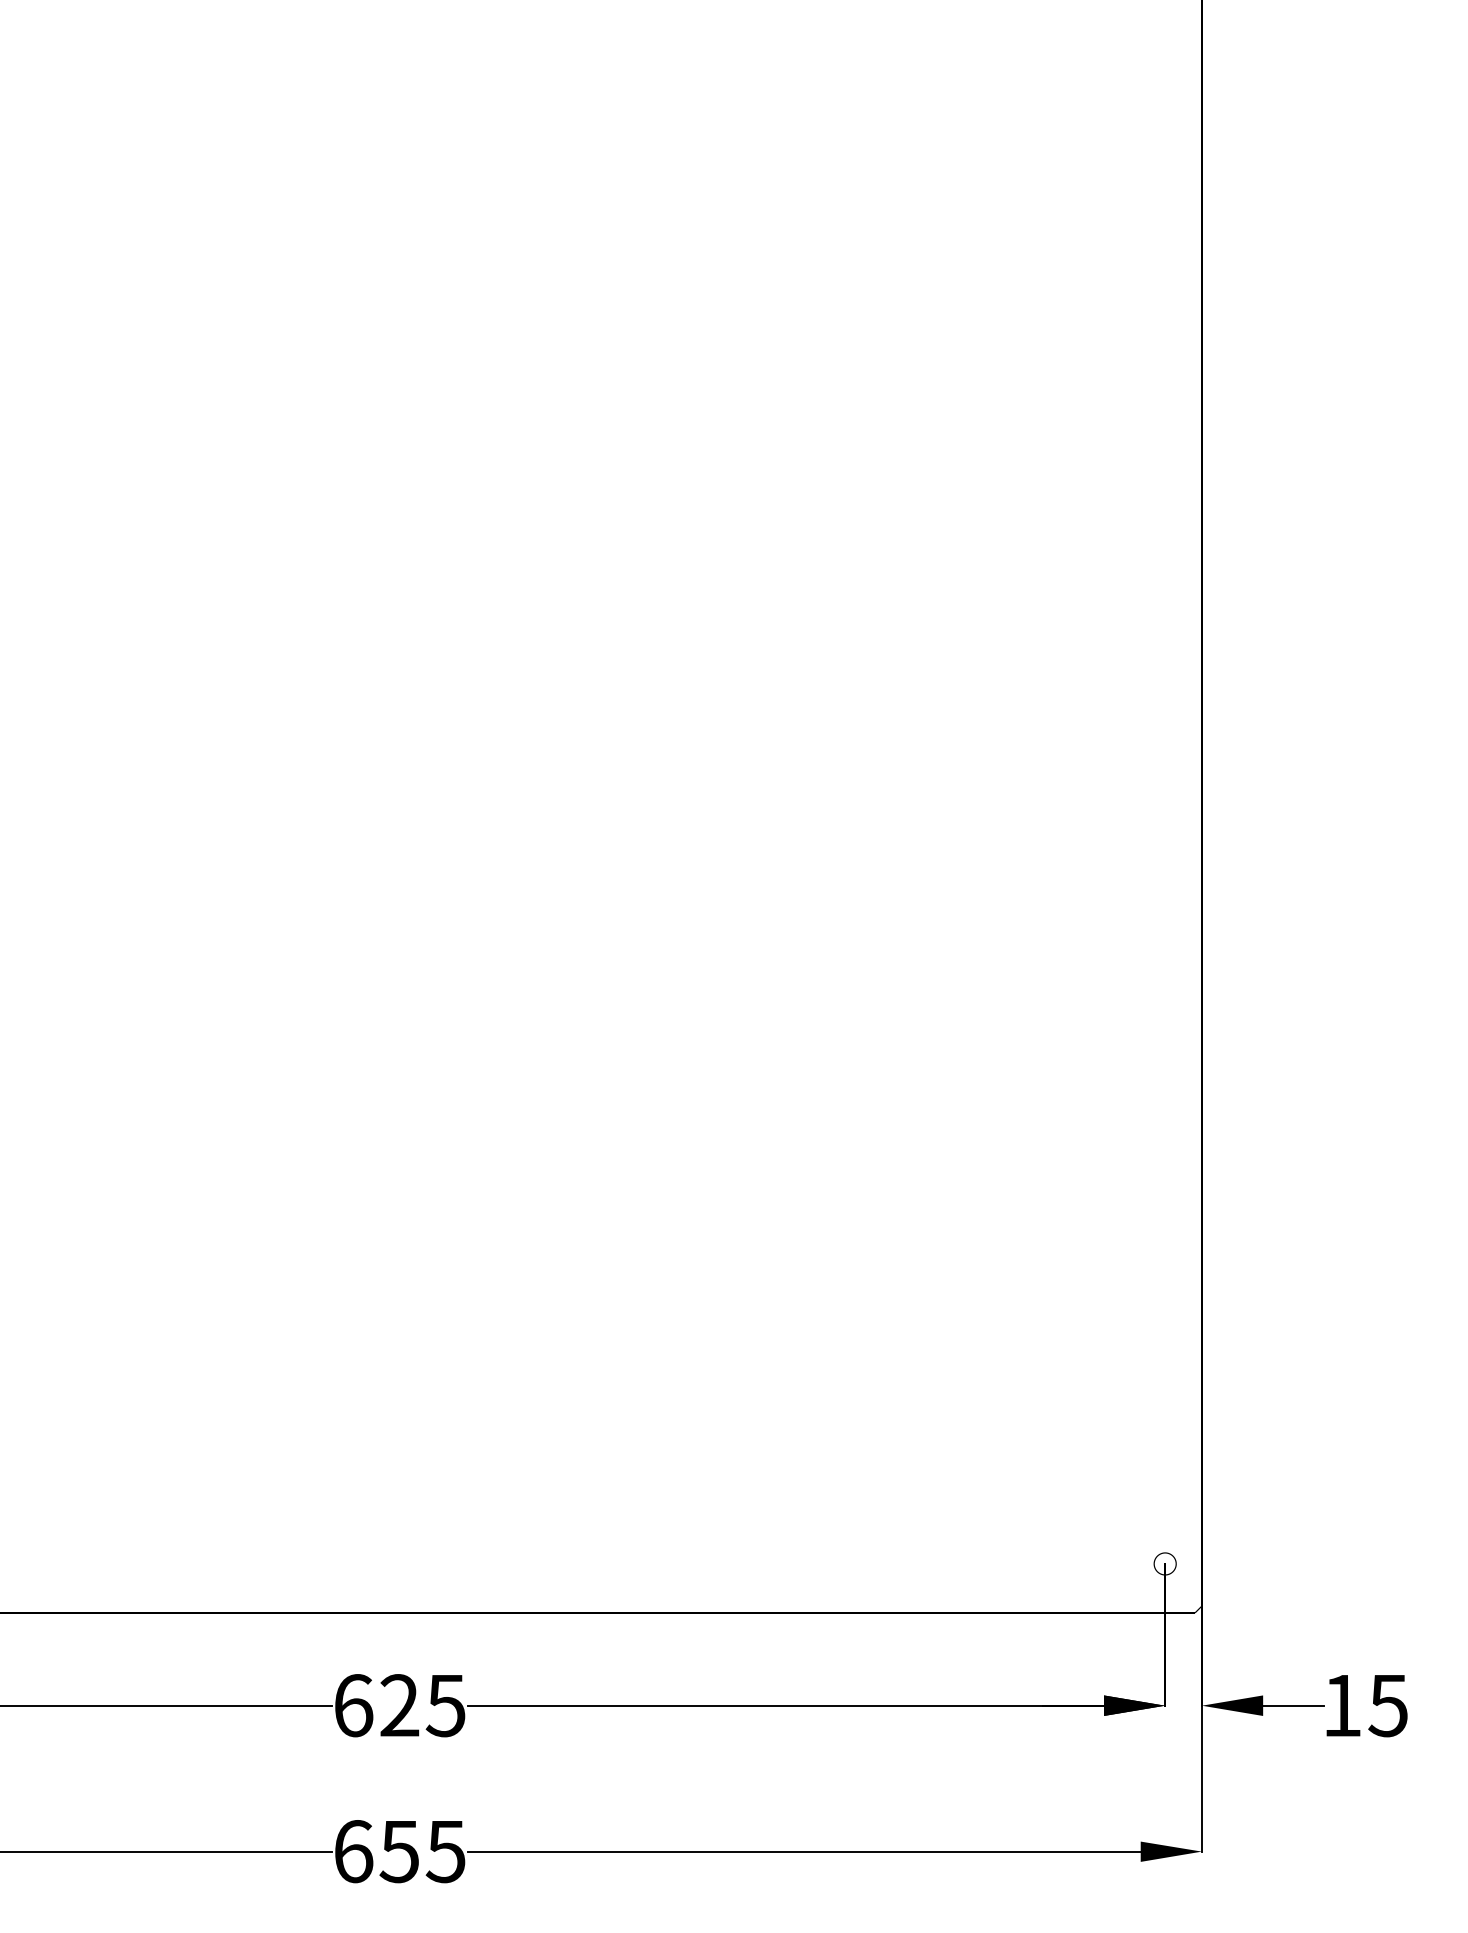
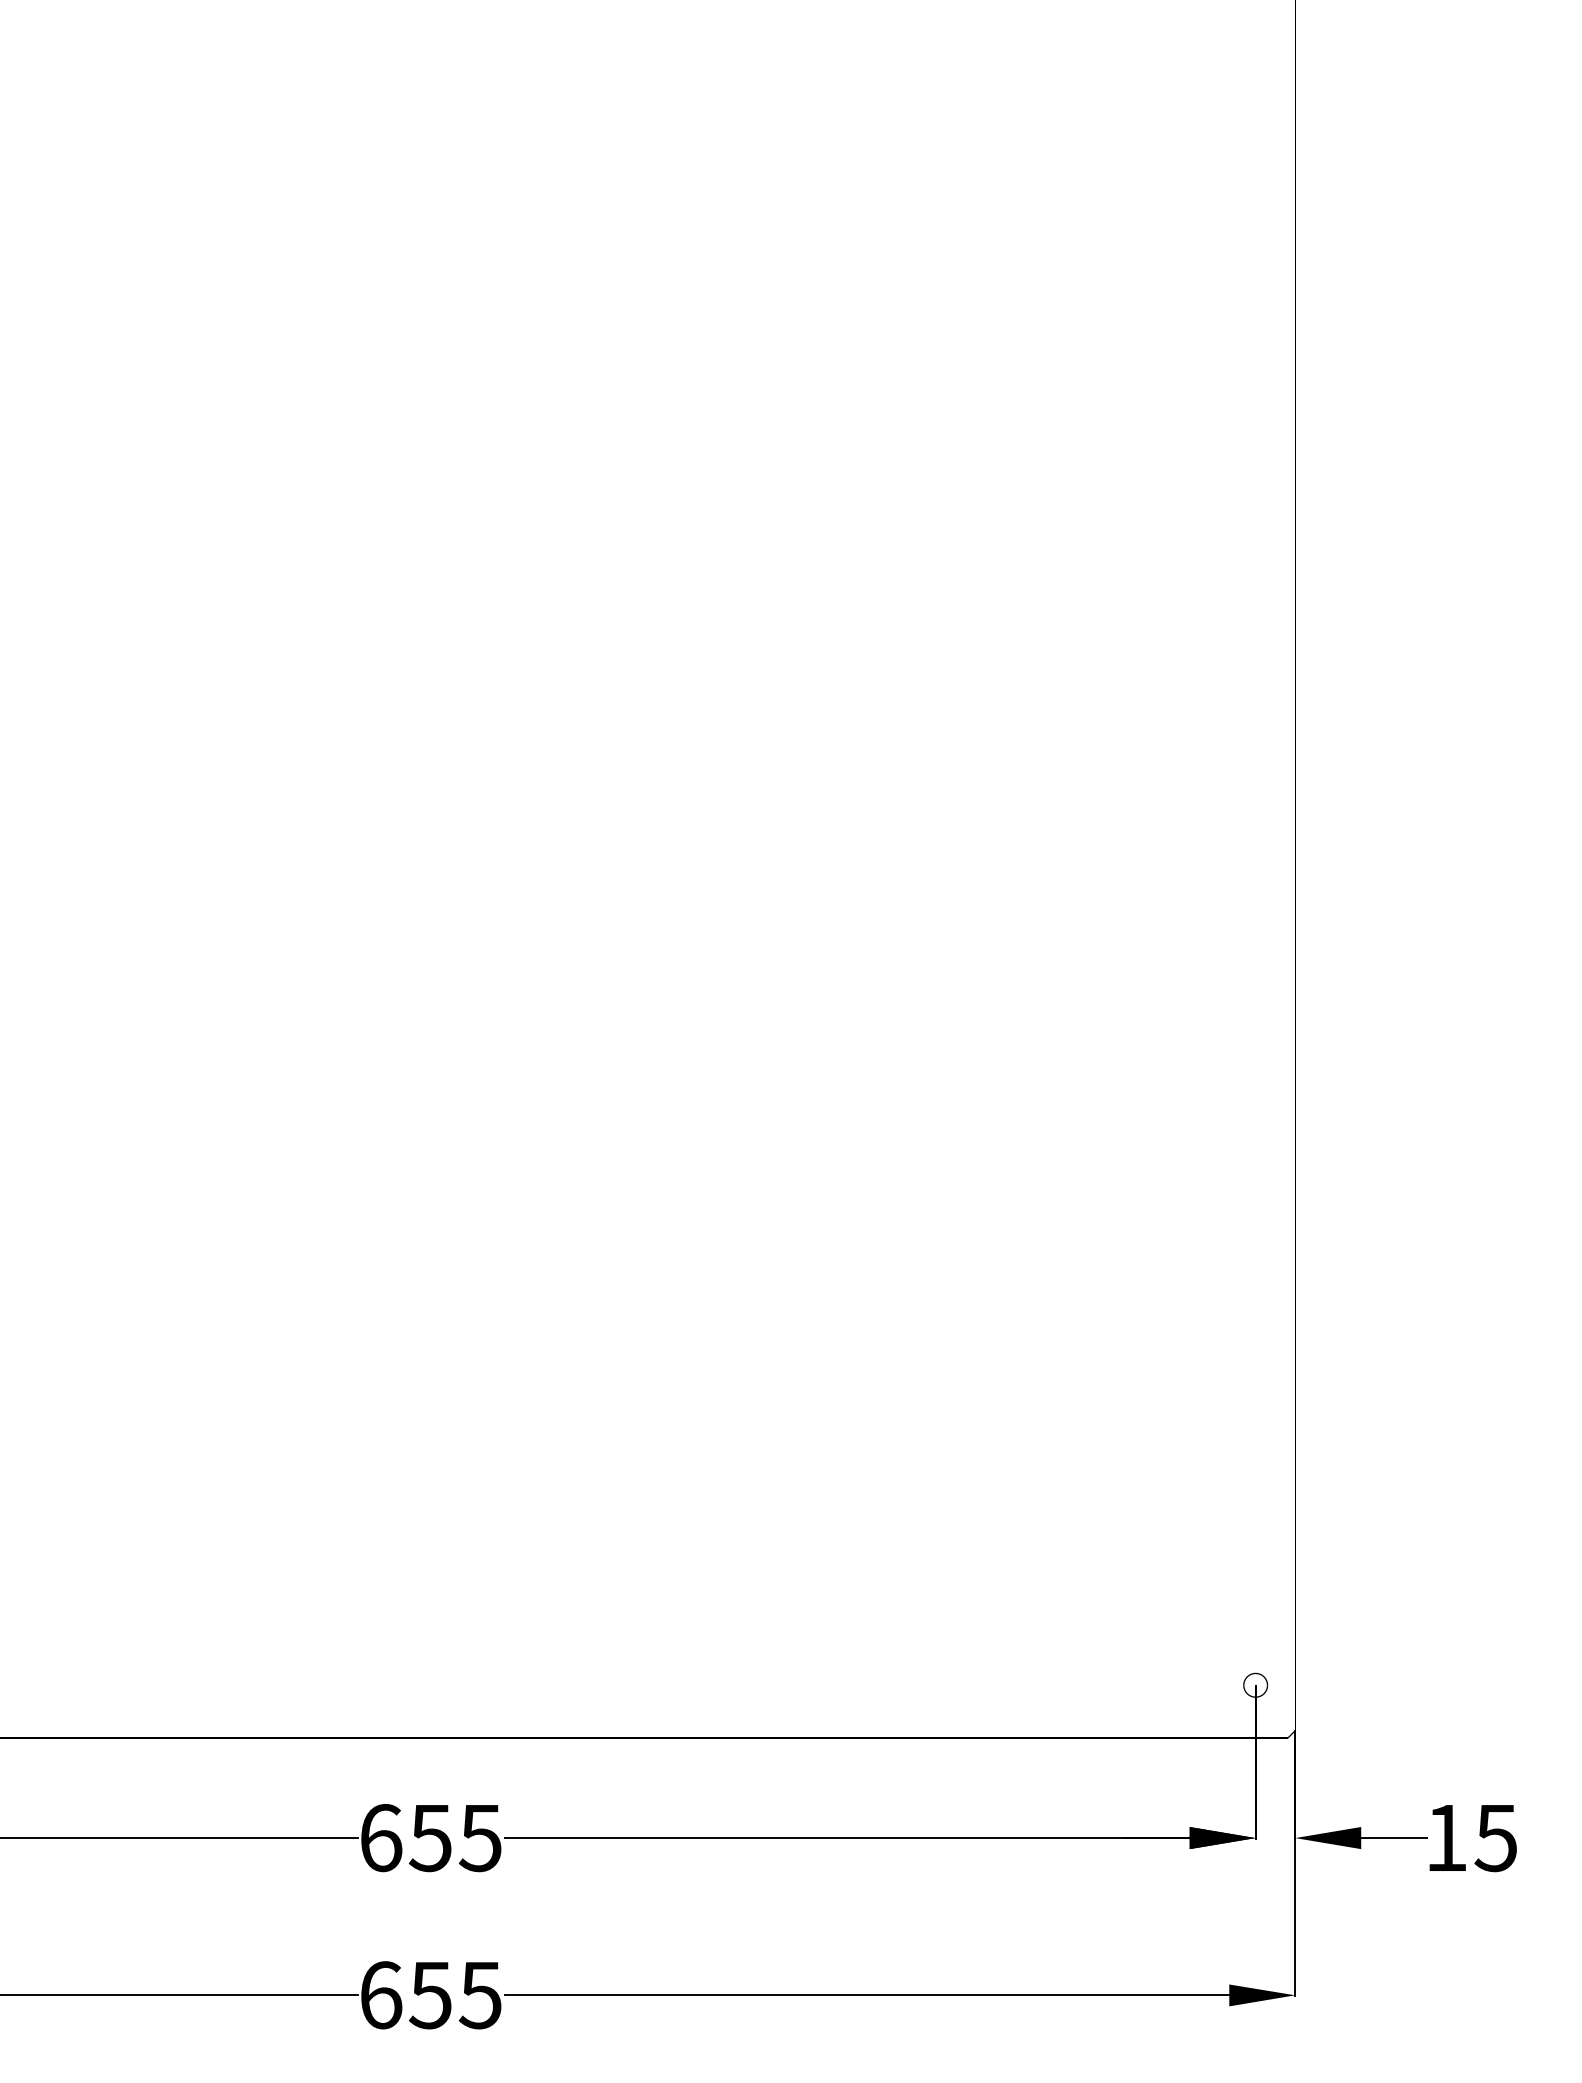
text: (399, 1705) -> (430, 1837), 625 -> 655

